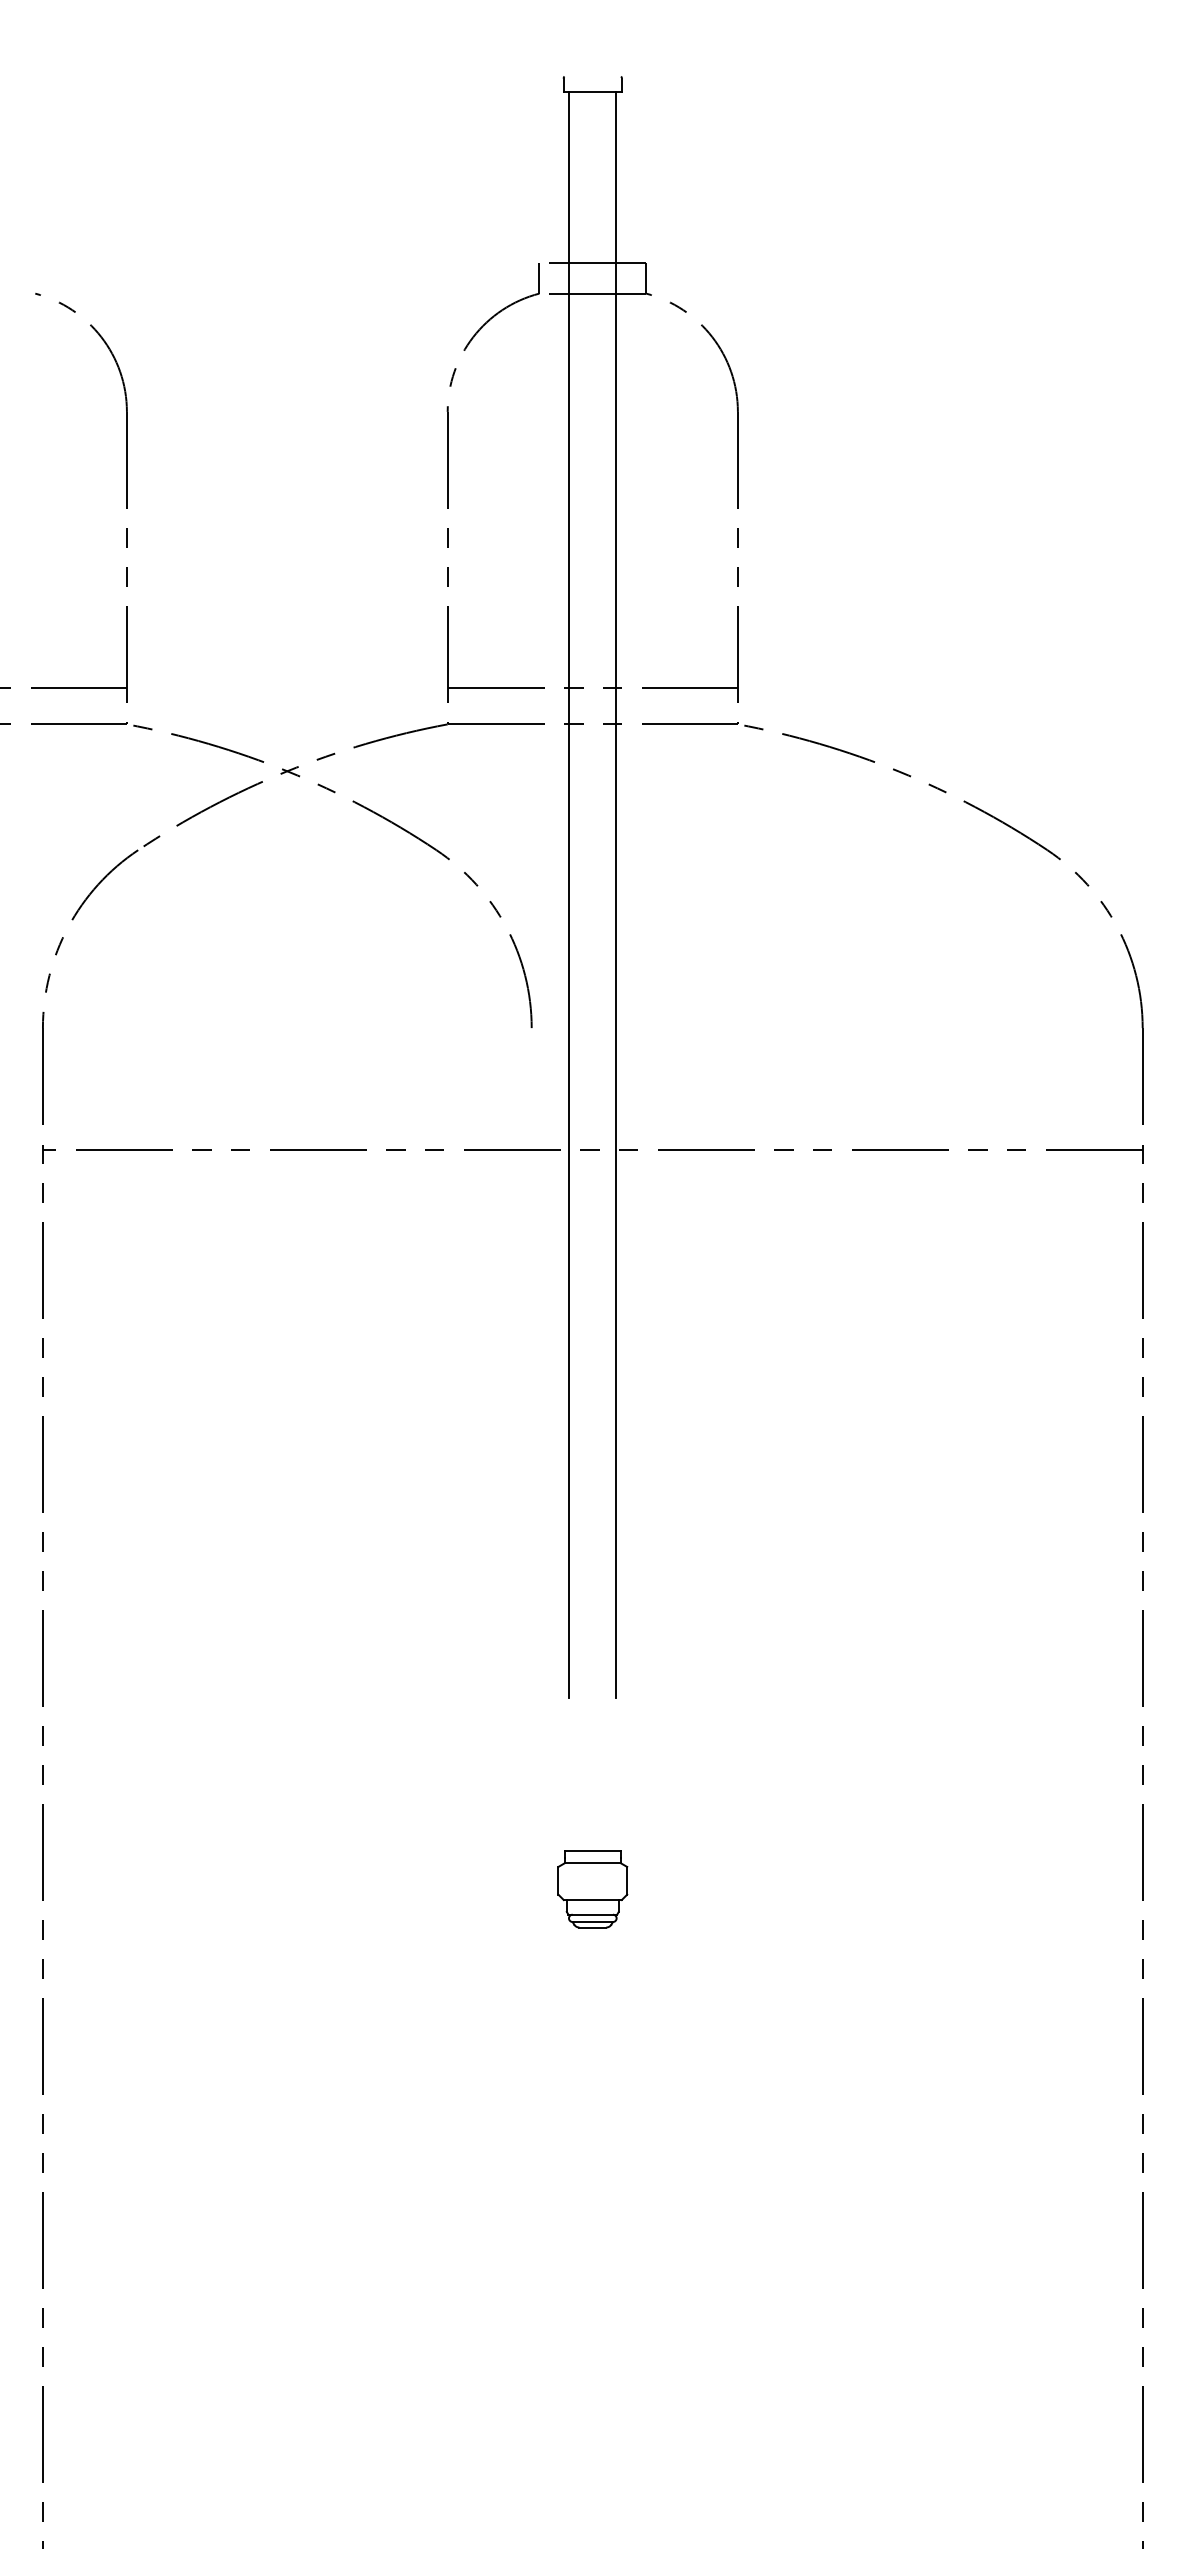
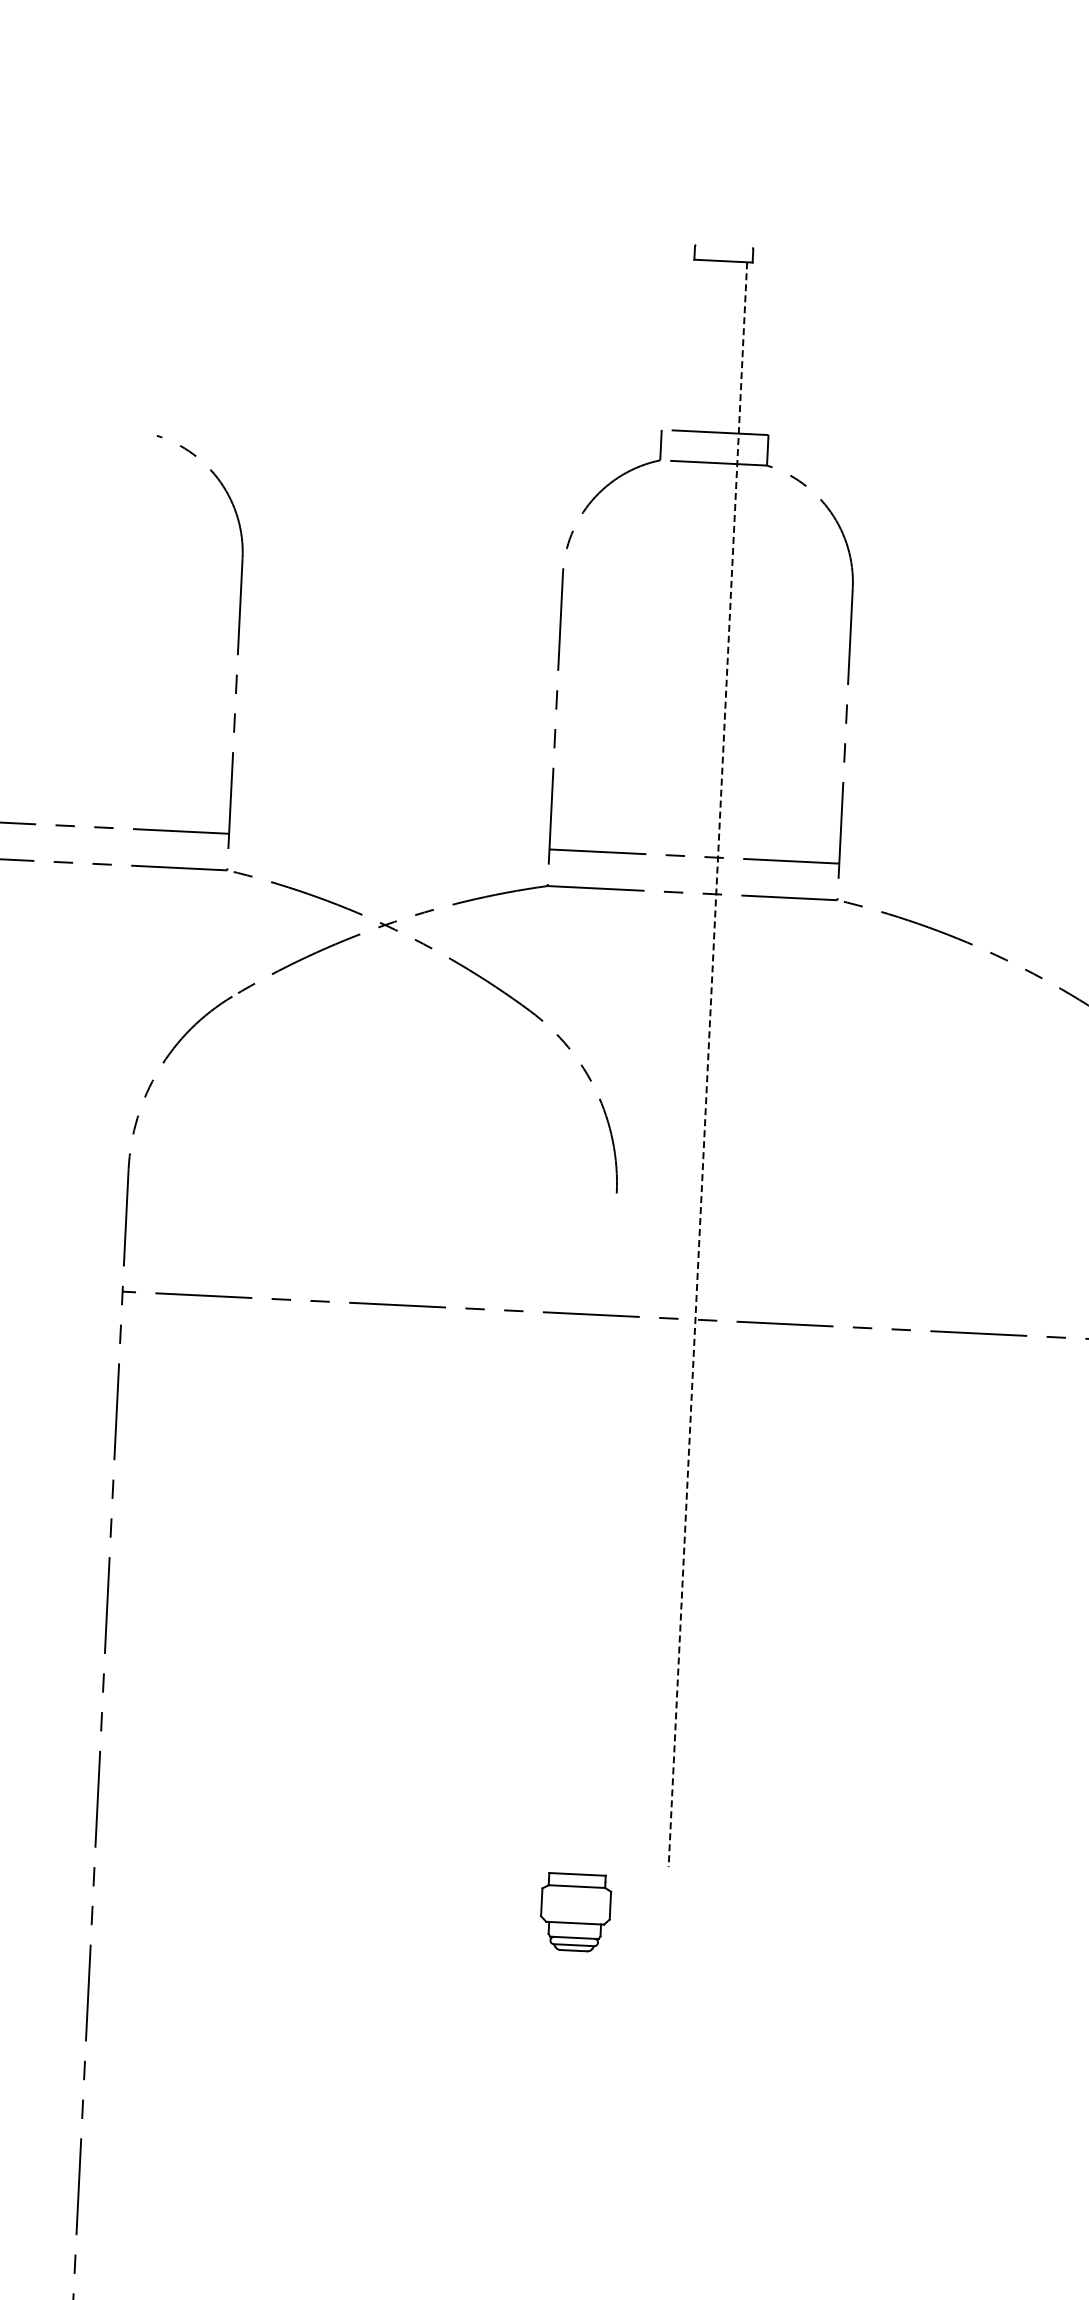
line: (569, 894) -> (661, 1061), removed
line: (616, 895) -> (707, 1065), solid -> dashed
part: (592, 1889) -> (575, 1912), moved

